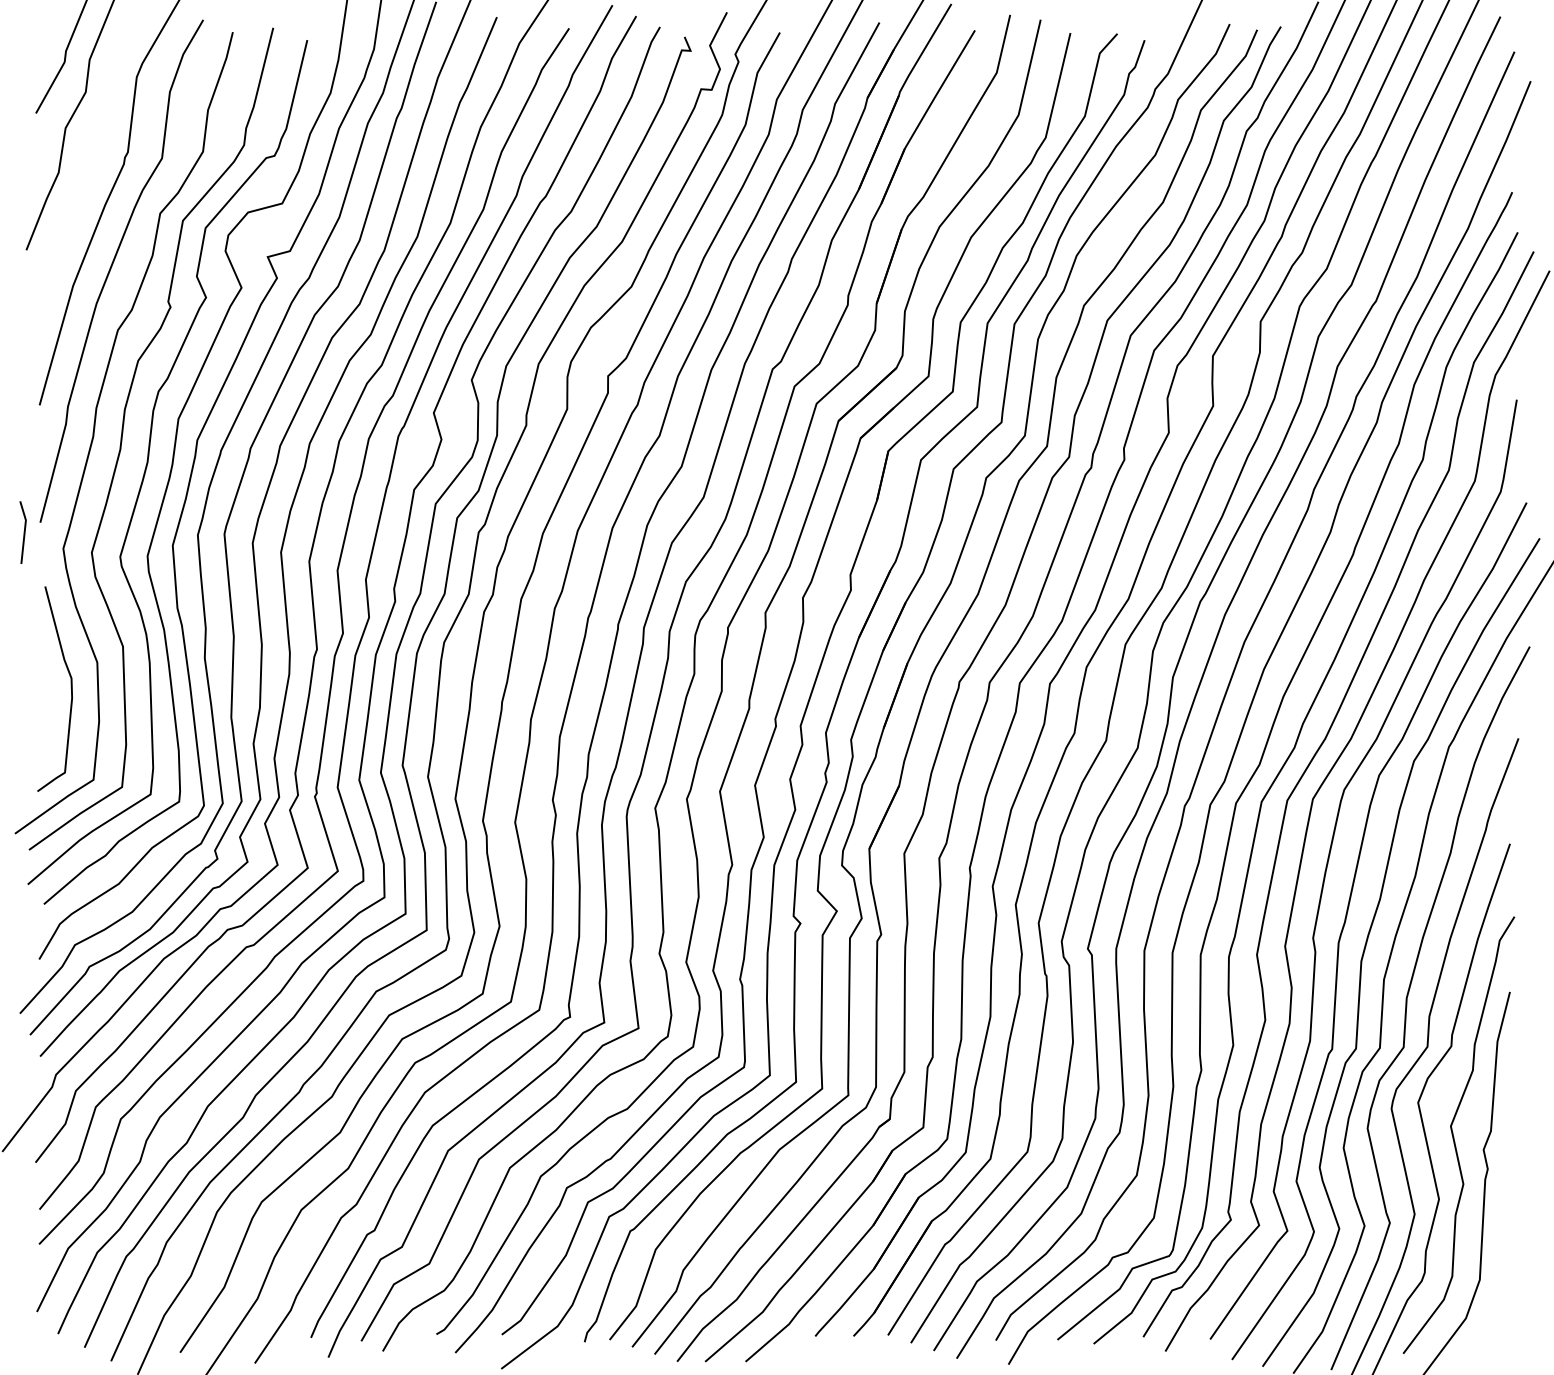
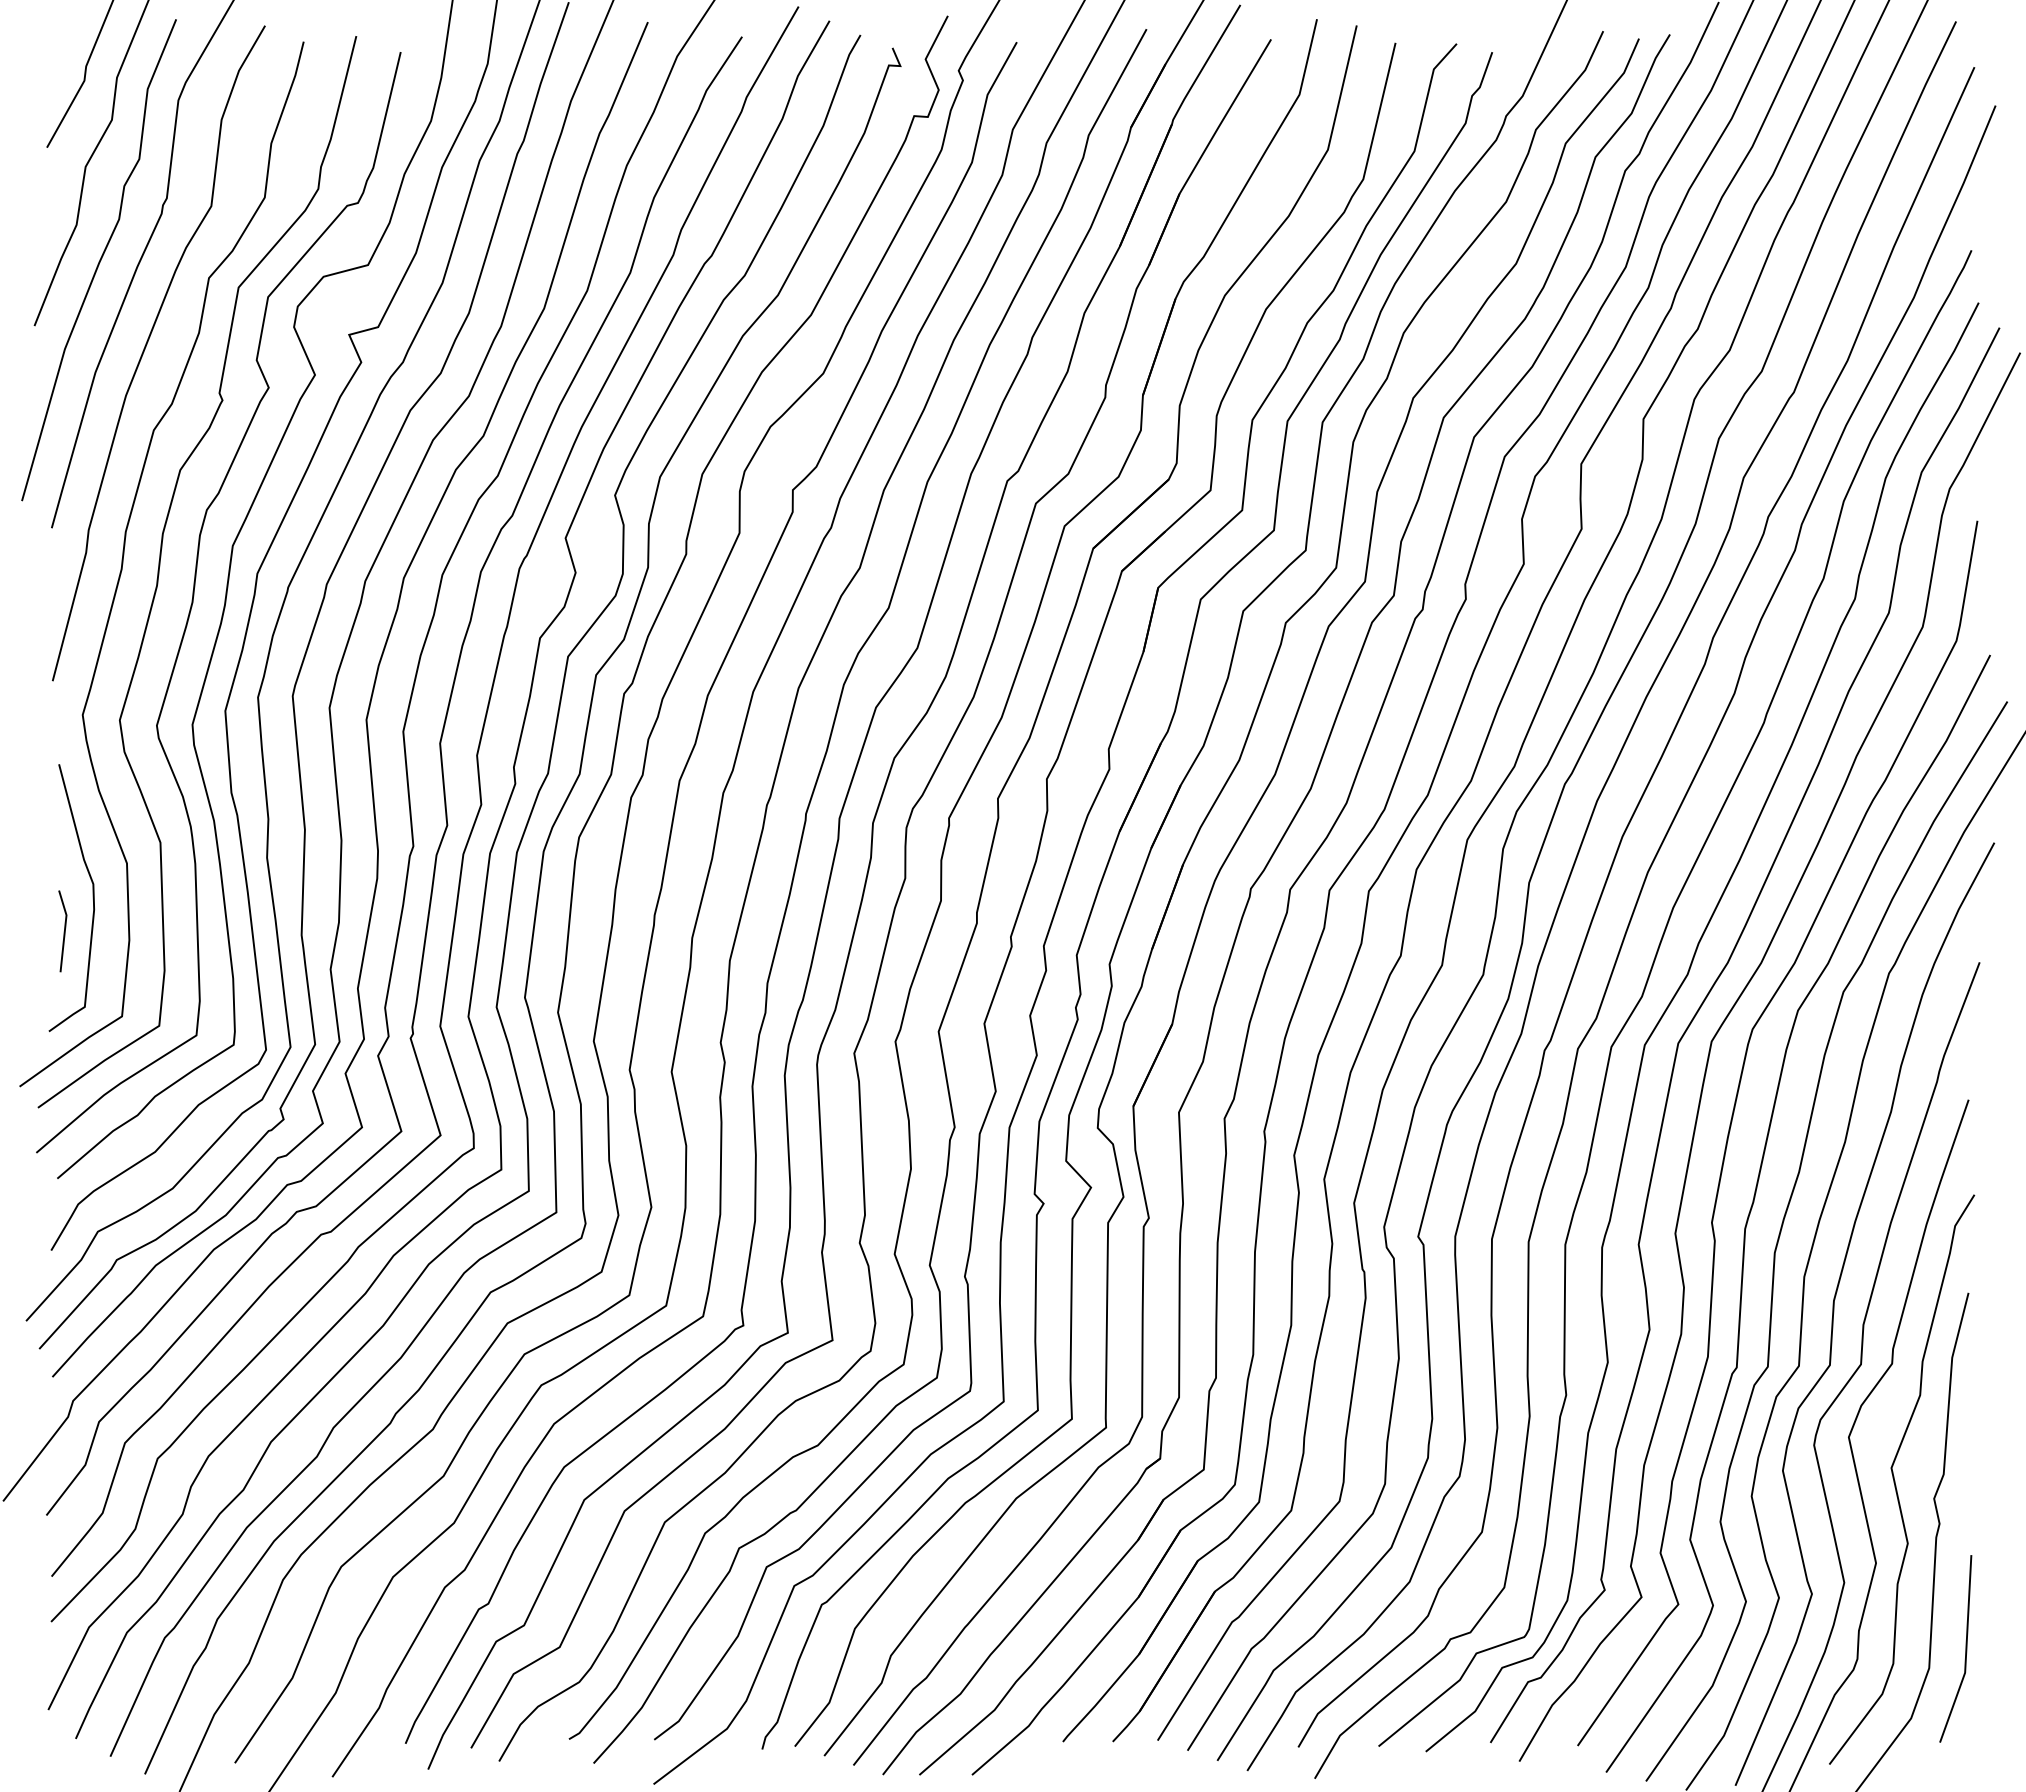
curve: (76, 199) -> (99, 259), added
line: (23, 532) -> (63, 931), moved
line: (1507, 1264) -> (1965, 1648), added

